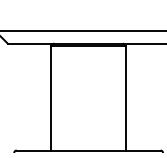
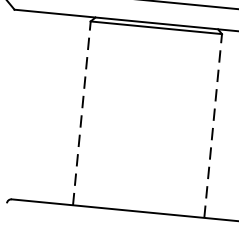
line: (51, 97) -> (82, 111), solid -> dashed
line: (125, 97) -> (212, 124), solid -> dashed

